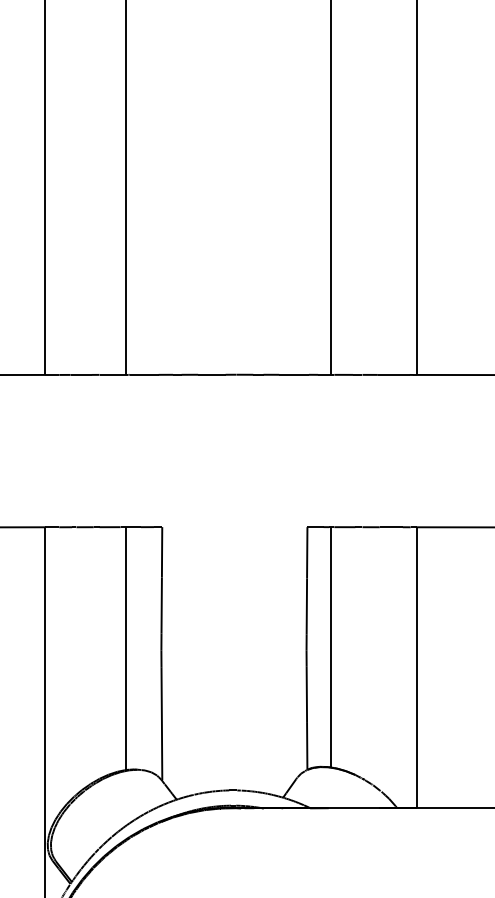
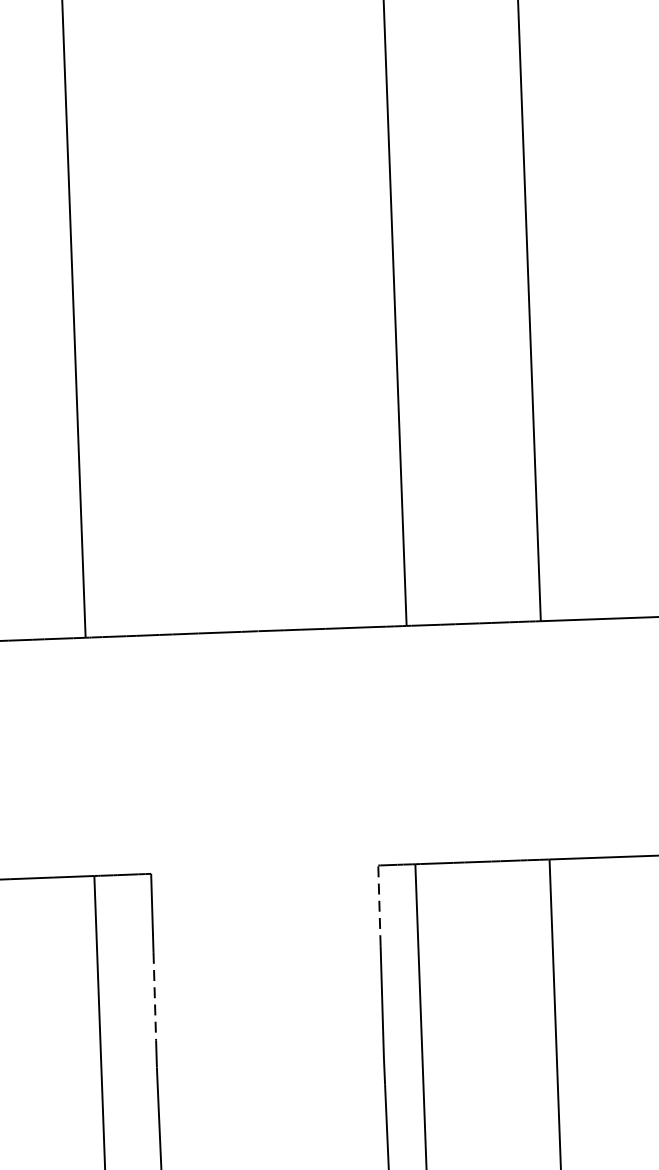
line: (307, 552) -> (379, 905), solid -> dashed
line: (161, 606) -> (154, 998), solid -> dashed

